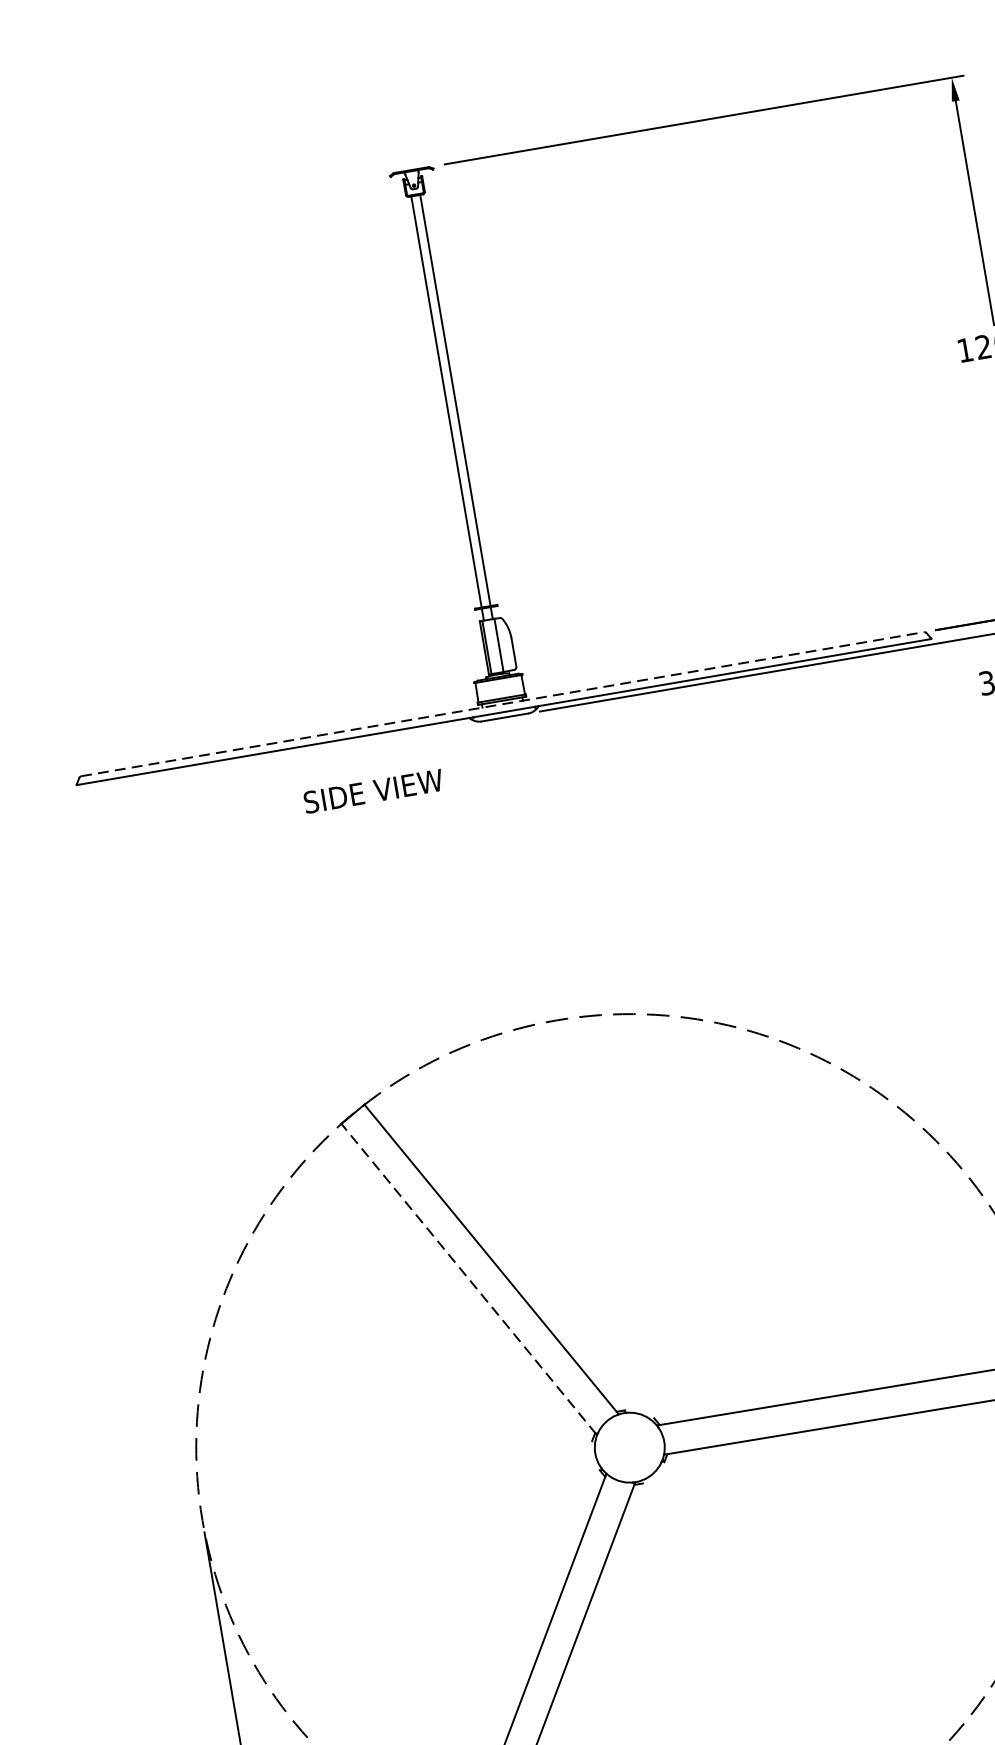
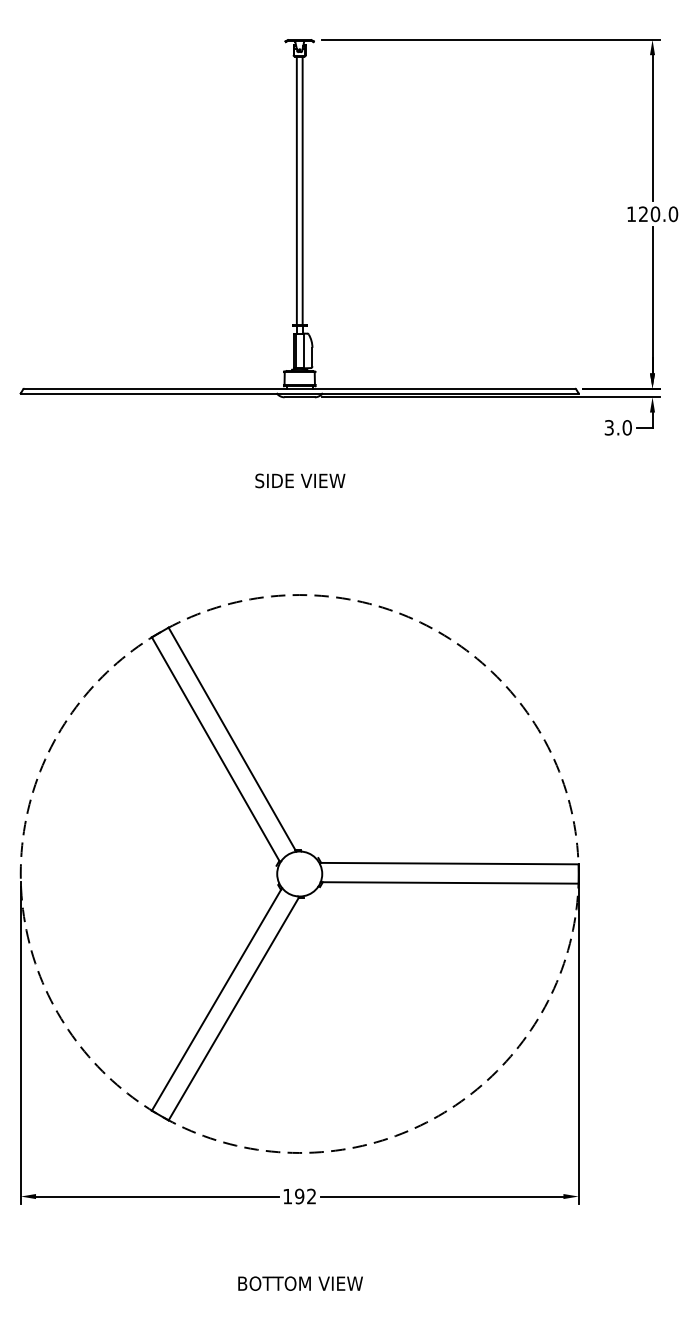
line: (503, 703) -> (300, 388), dashed -> solid
text: (373, 790) -> (300, 480), moved
line: (468, 1279) -> (215, 749), dashed -> solid

